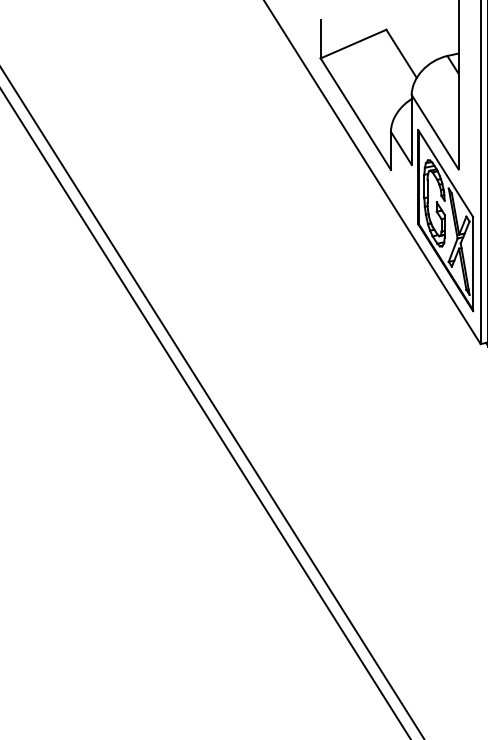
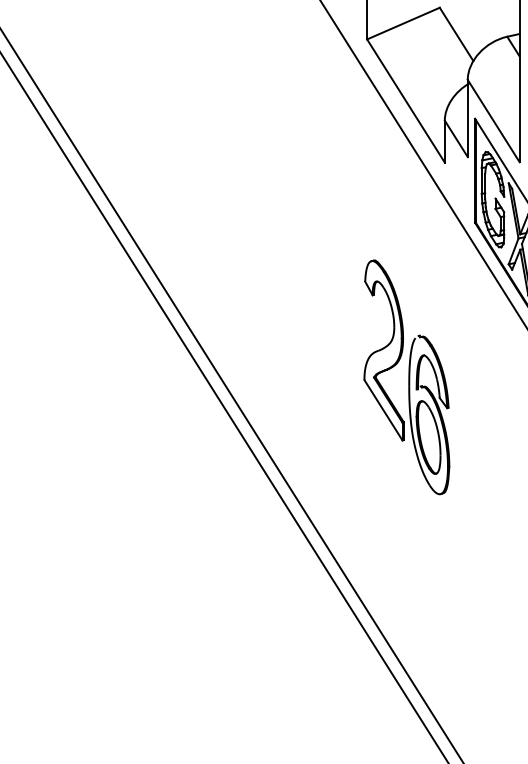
part: (356, 363) -> (406, 376), added

